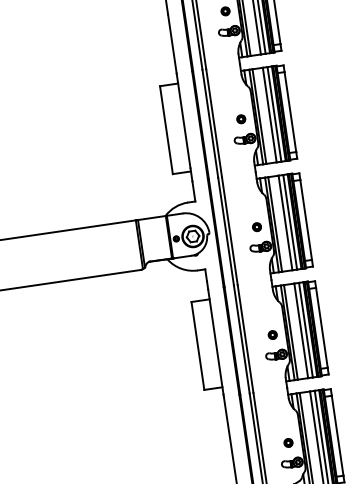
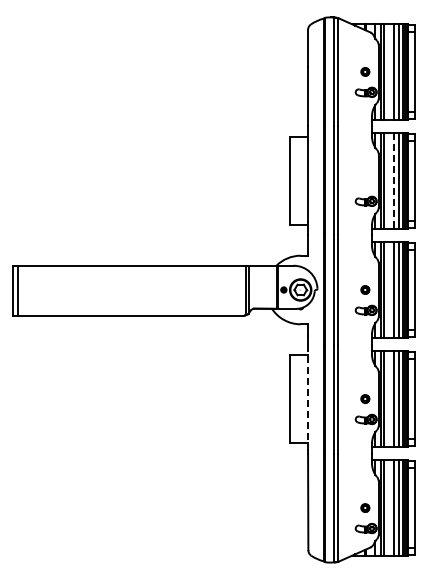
line: (270, 114) -> (394, 180), solid -> dashed
part: (241, 118) -> (365, 180), removed
line: (216, 341) -> (308, 397), solid -> dashed

